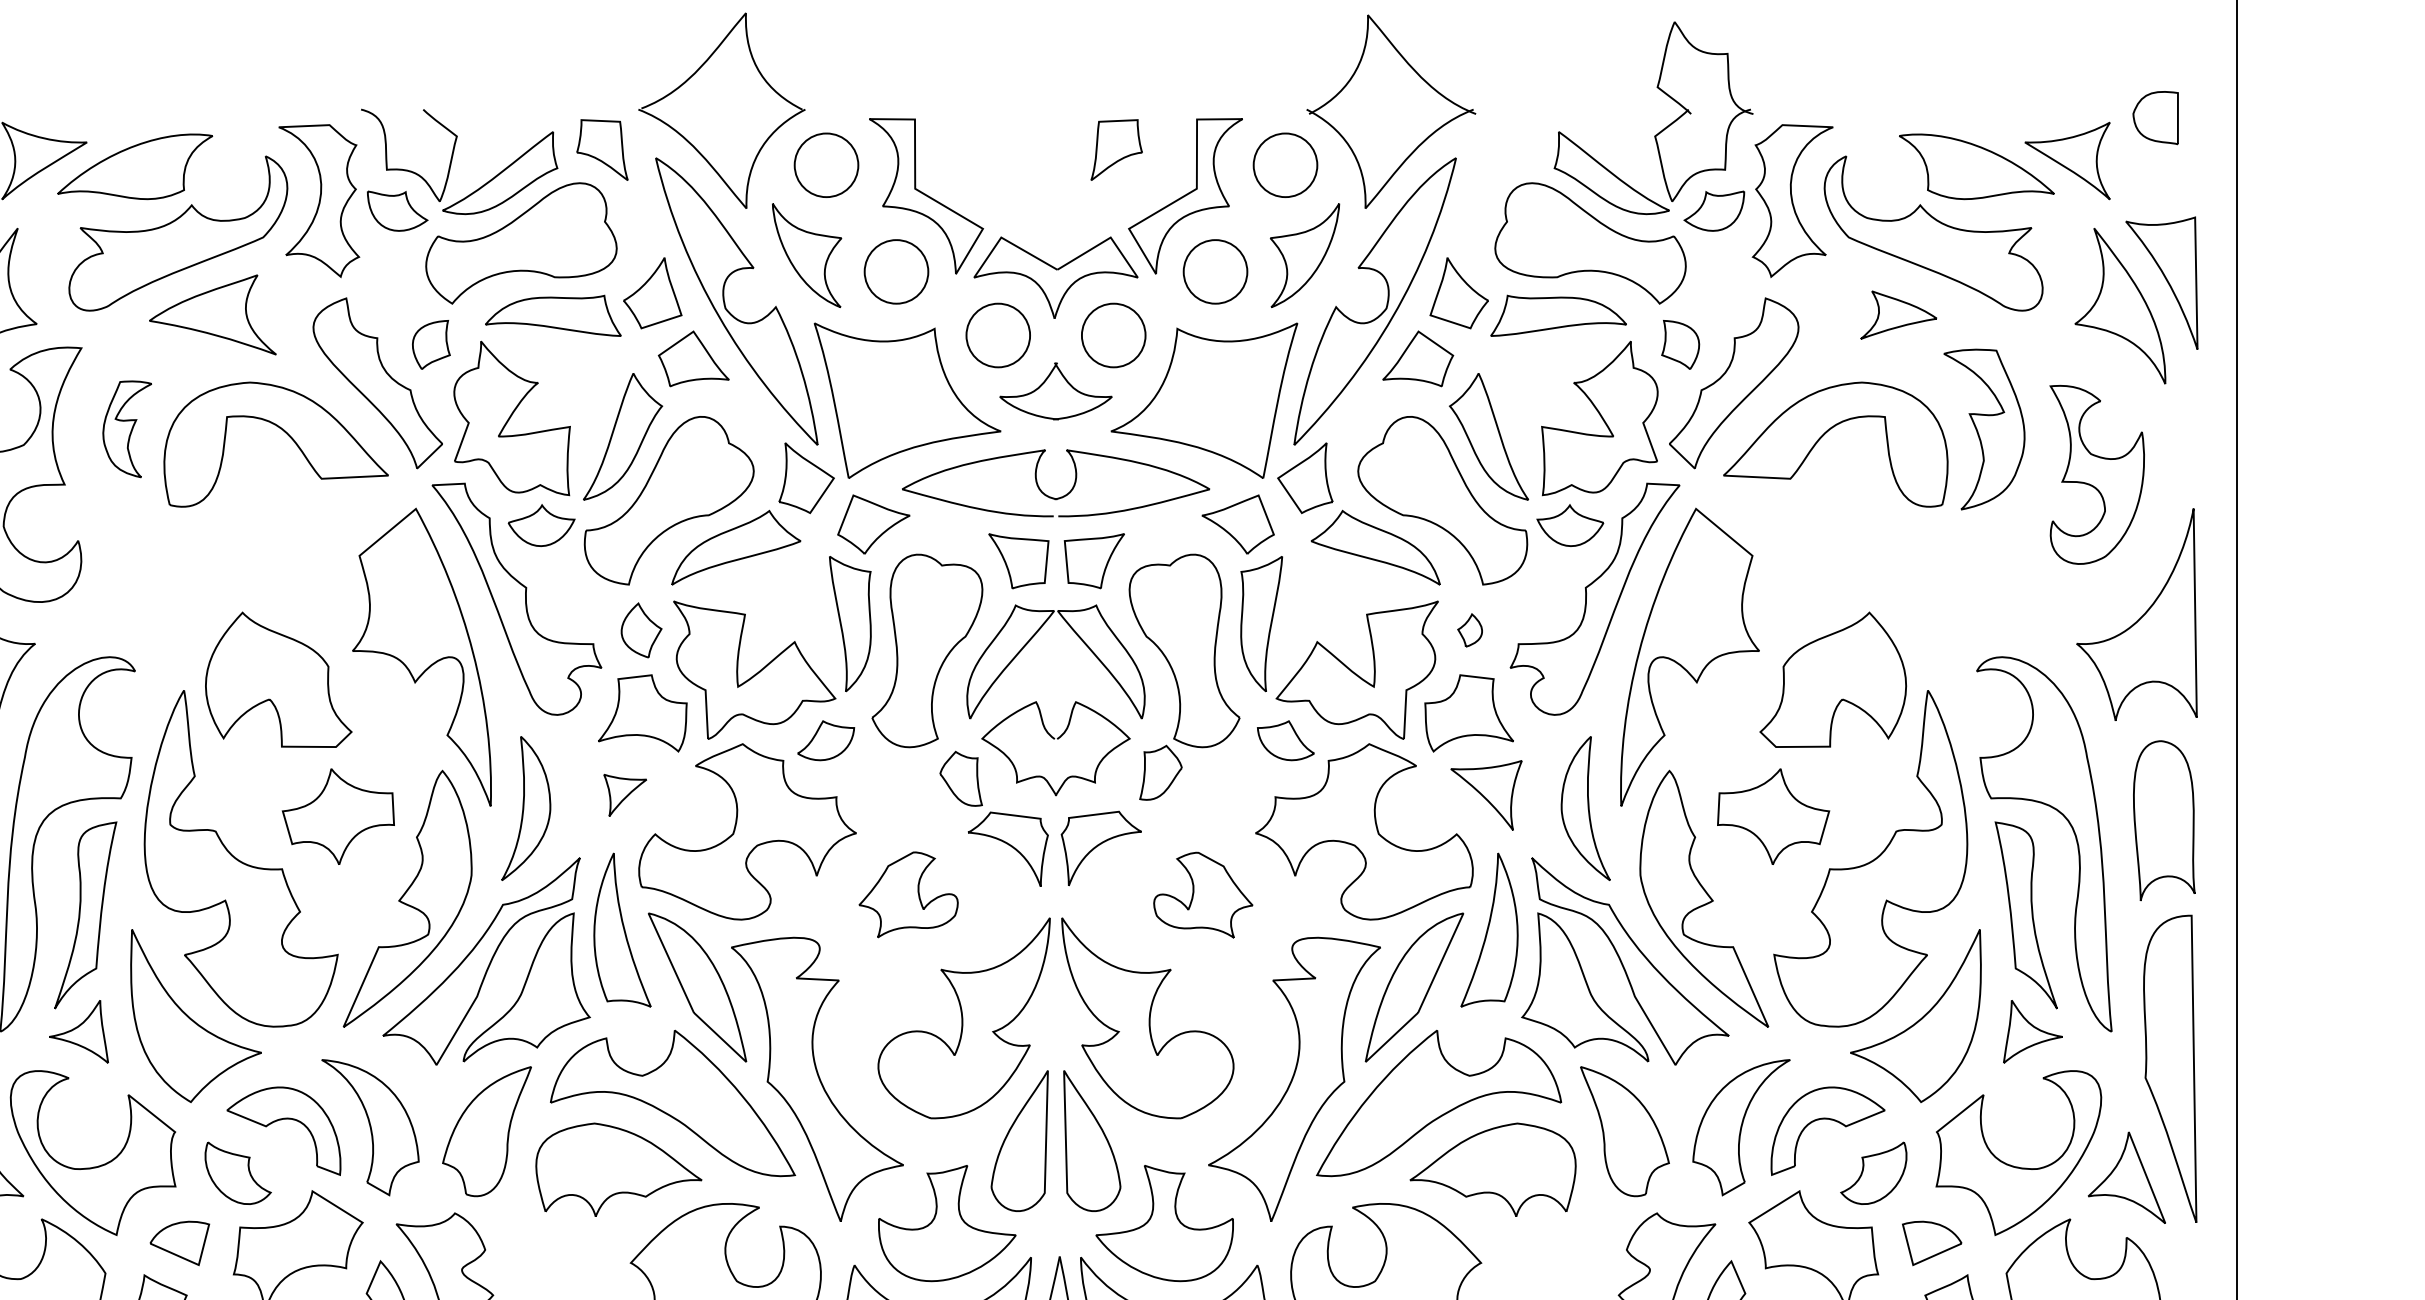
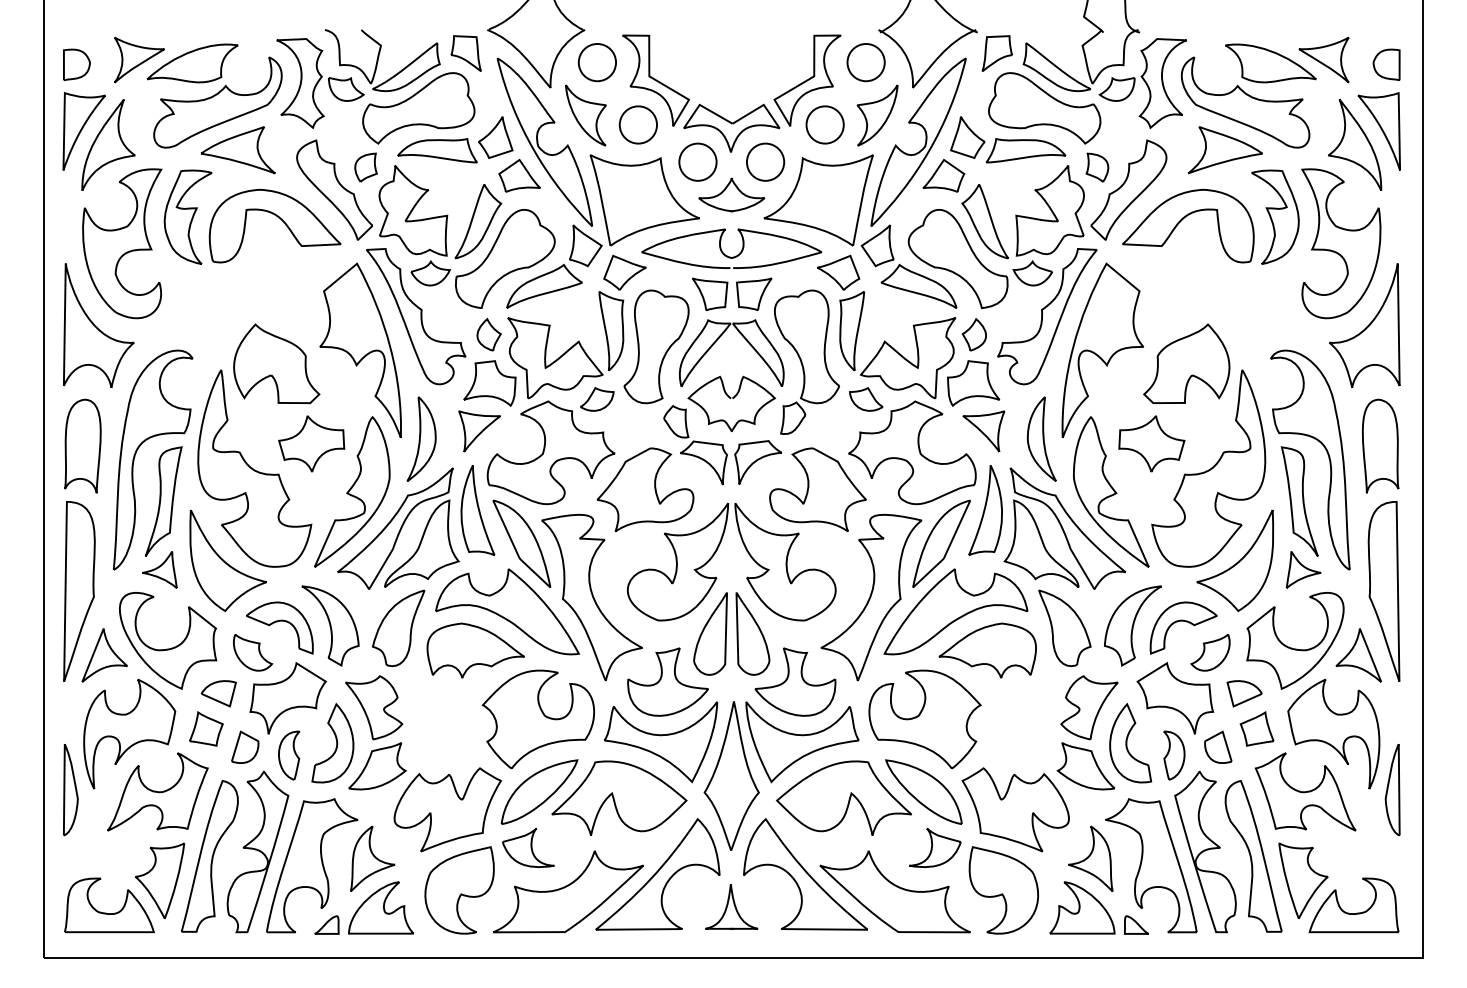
part: (2155, 117) -> (1386, 64), moved
part: (1115, 149) -> (996, 53), moved
part: (1897, 315) -> (1224, 150), size x1.67
part: (126, 428) -> (187, 216), size x1.67
part: (2097, 474) -> (1341, 243), size x1.43
part: (1468, 629) -> (973, 334), size x1.67
part: (625, 795) -> (479, 431), size x1.67
part: (908, 894) -> (645, 489), size x1.67
part: (1202, 894) -> (817, 489), size x1.67

